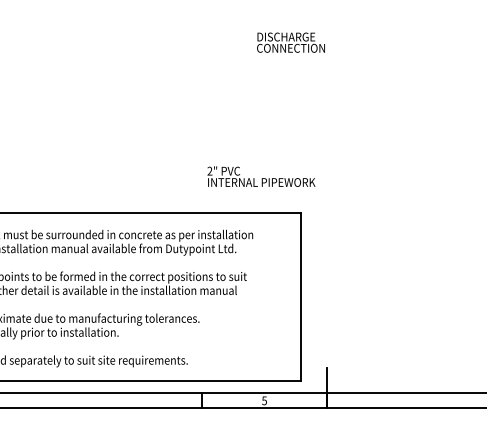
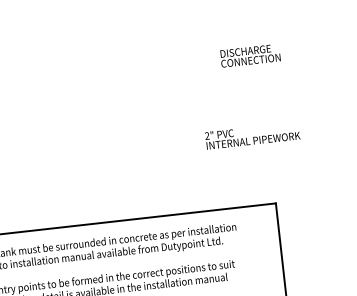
text: (261, 176) -> (252, 135), moved

